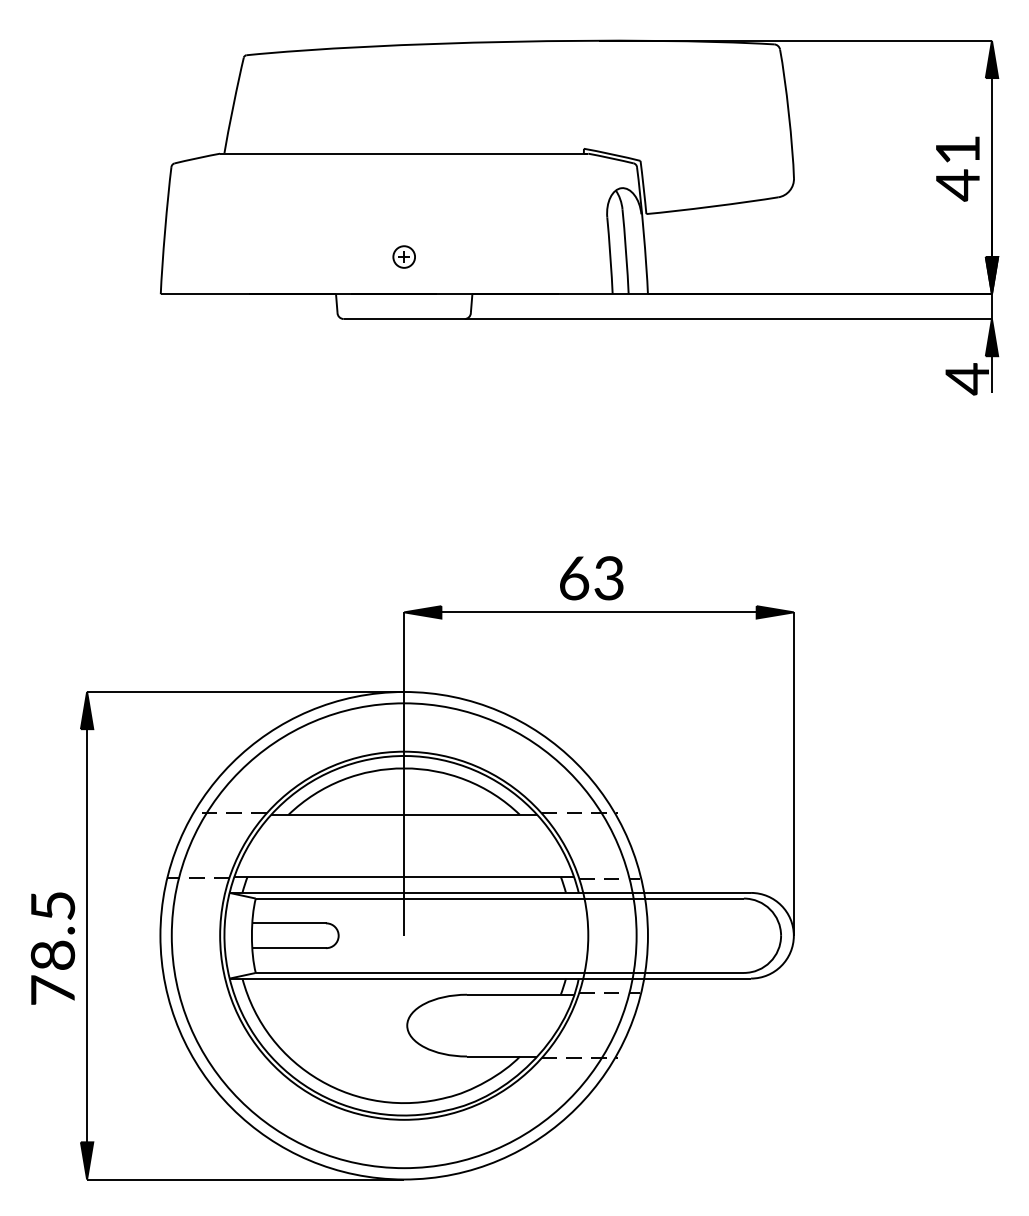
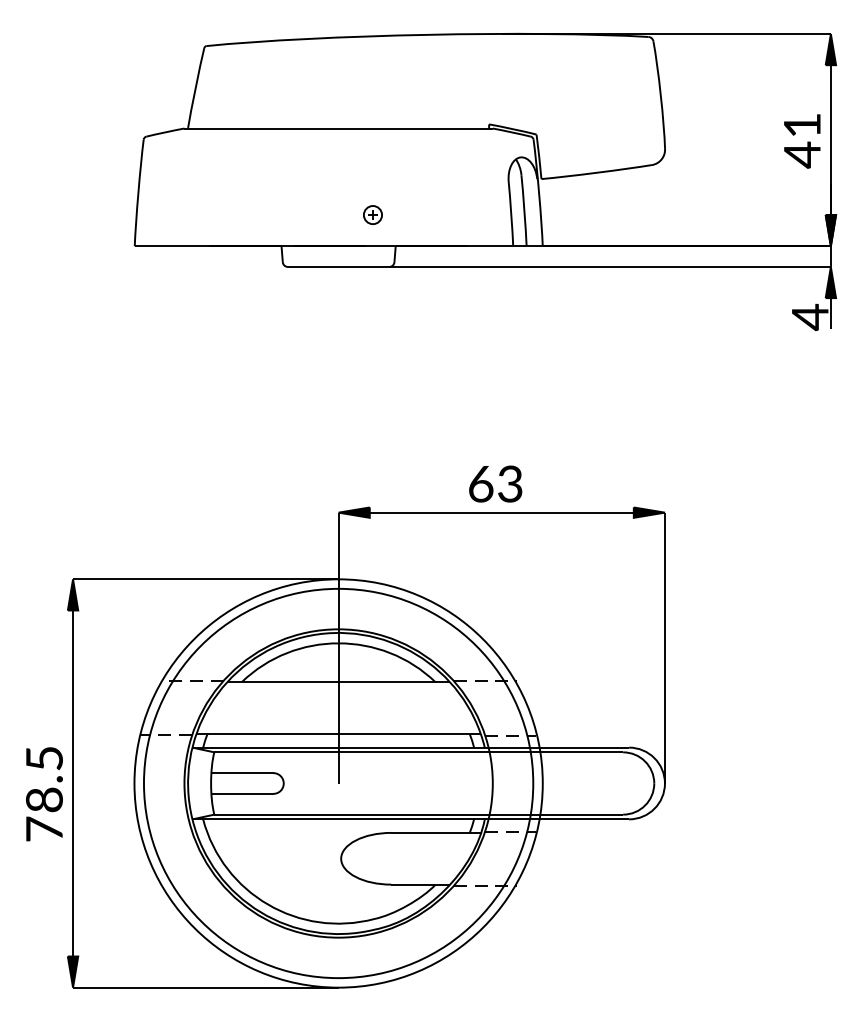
part: (403, 256) -> (372, 214), moved

